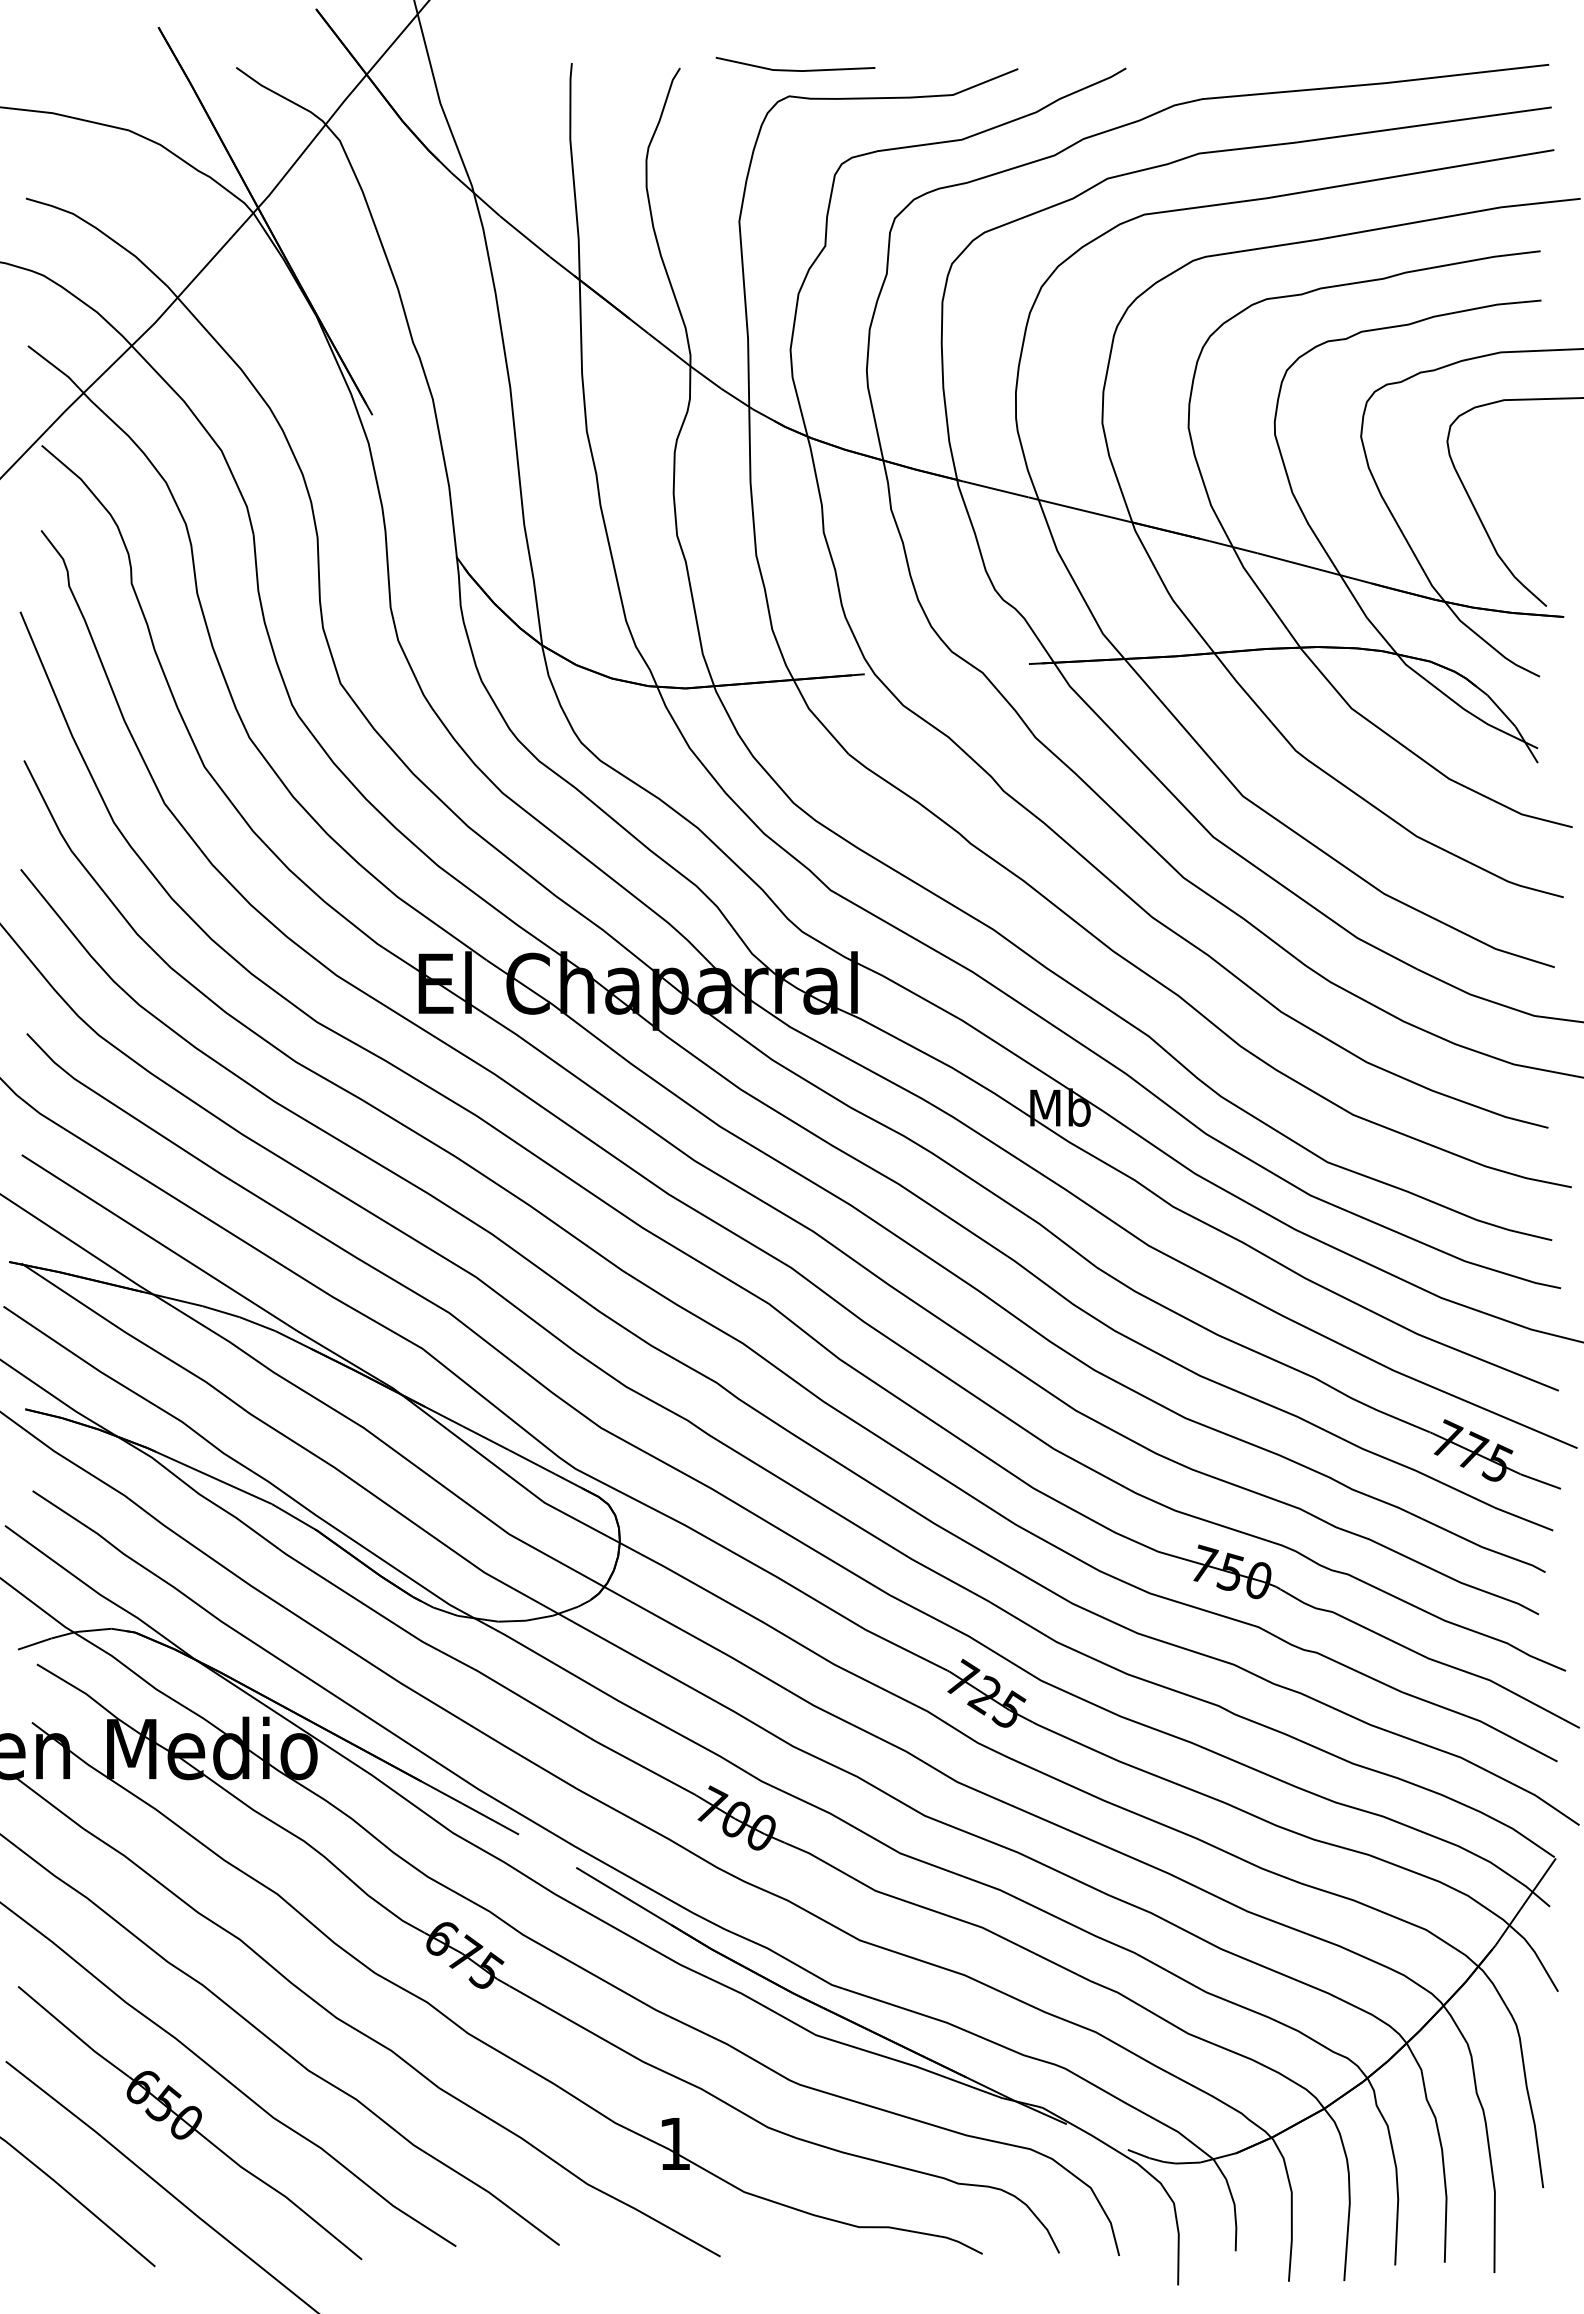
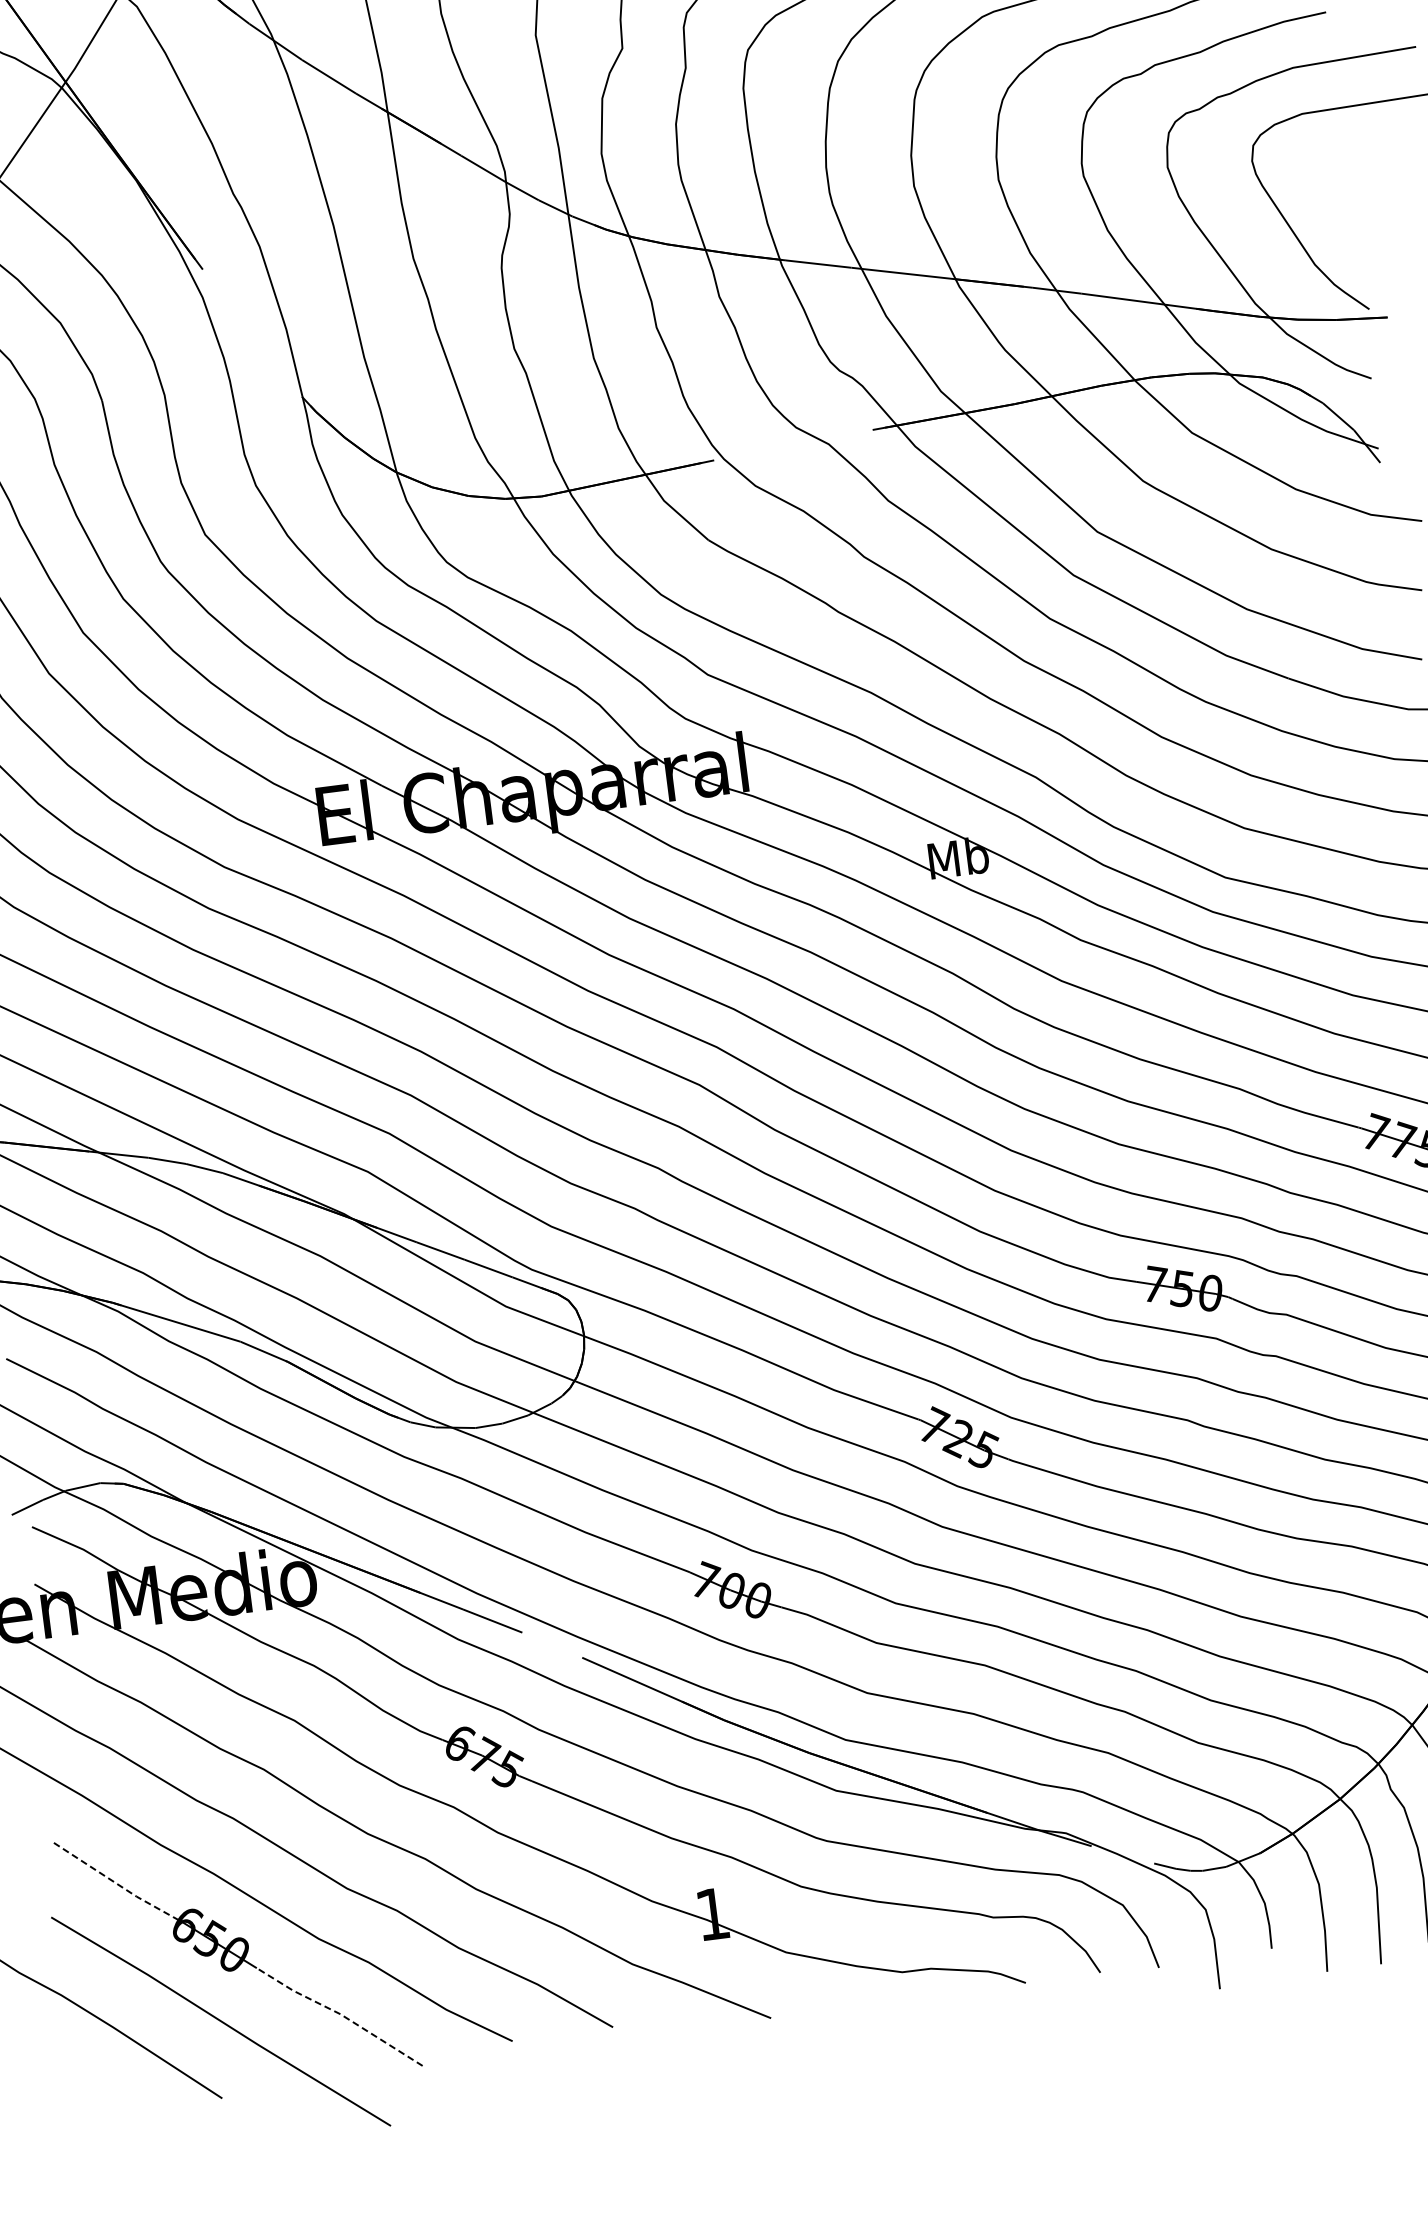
line: (73, 2033) -> (113, 1881), solid -> dashed
line: (285, 2196) -> (340, 2013), solid -> dashed

